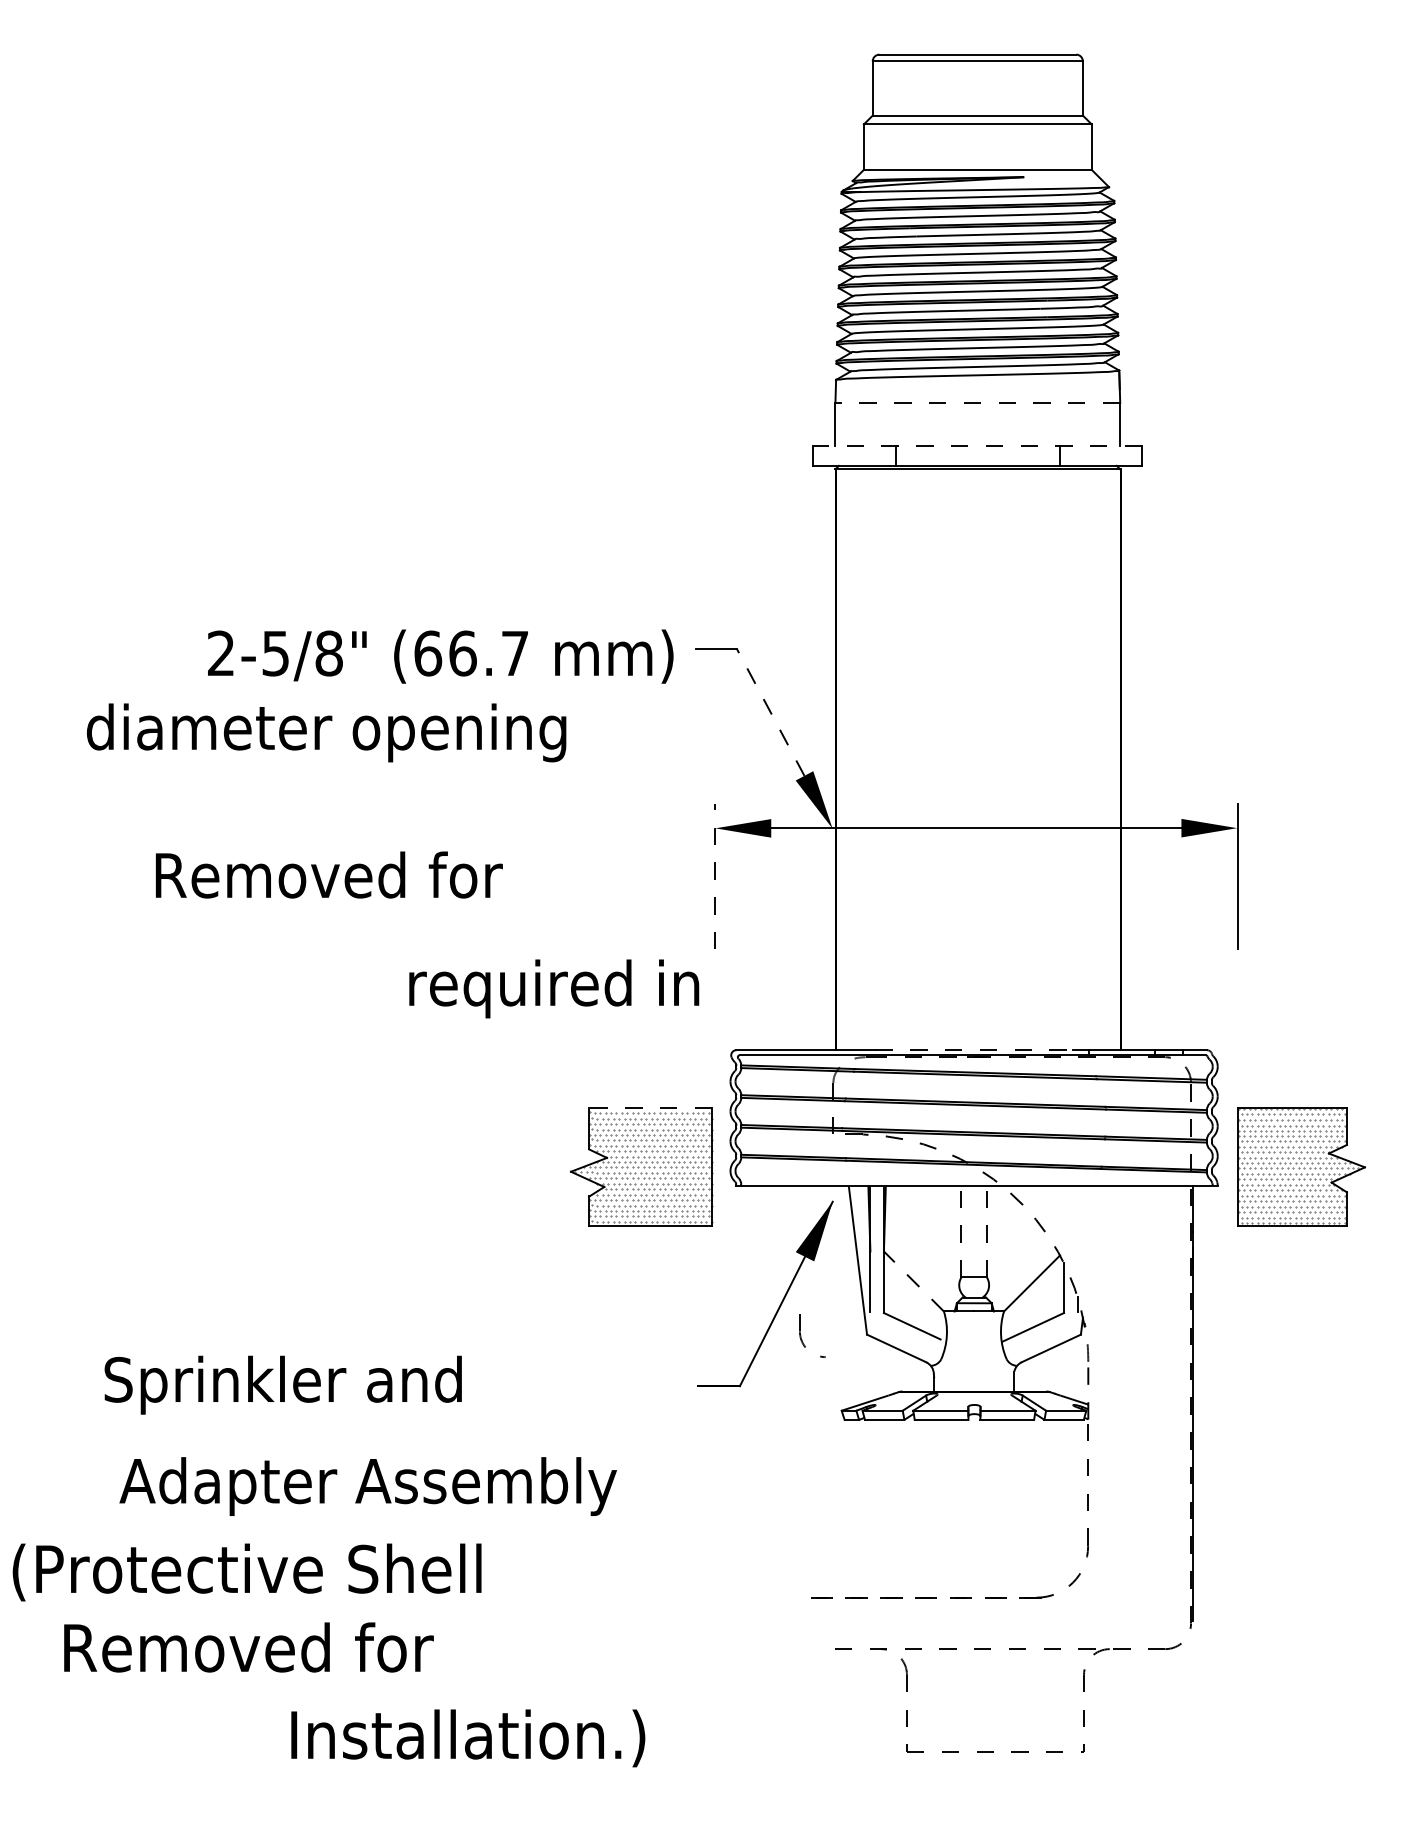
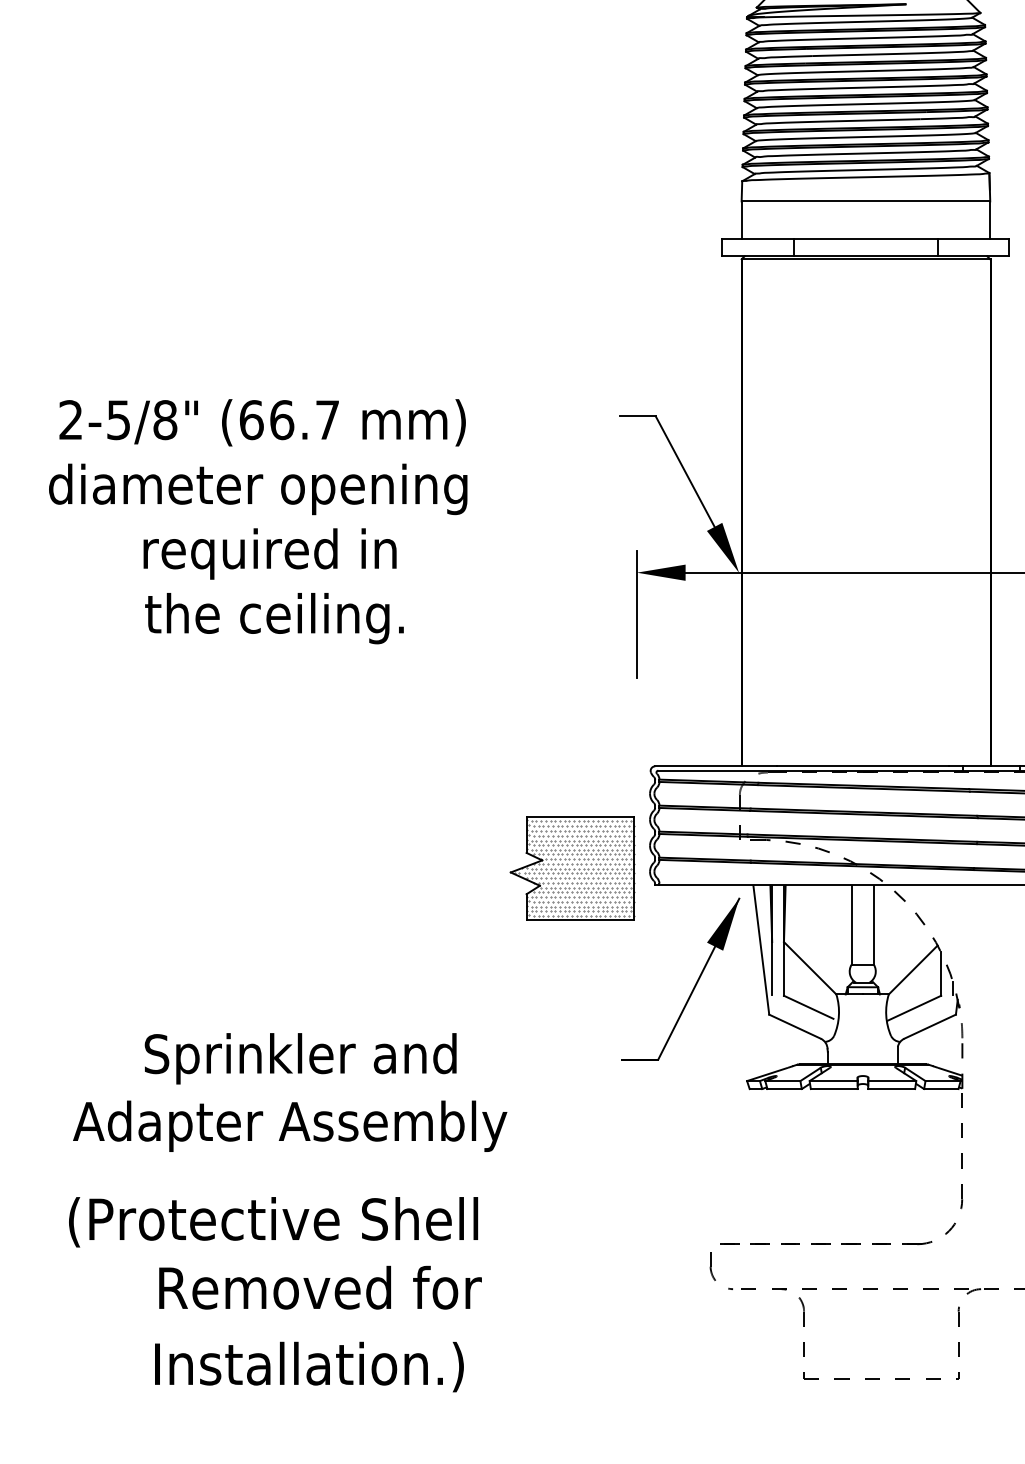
line: (977, 402) -> (865, 200), dashed -> solid
line: (977, 445) -> (865, 238), dashed -> solid
text: (440, 656) -> (262, 422), moved
line: (770, 712) -> (684, 471), dashed -> solid
text: (326, 732) -> (258, 489), moved
line: (715, 876) -> (636, 614), dashed -> solid
text: (327, 880) -> (298, 618), Removed for -> the ceiling.
text: (554, 988) -> (270, 553), moved
line: (974, 1050) -> (863, 766), dashed -> solid
line: (650, 1108) -> (580, 817), dashed -> solid
line: (961, 1231) -> (851, 924), dashed -> solid
line: (986, 1231) -> (873, 924), dashed -> solid
line: (913, 1281) -> (809, 968), dashed -> solid
part: (802, 1339) -> (712, 1273), moved
text: (282, 1384) -> (300, 1058), moved
text: (367, 1486) -> (289, 1126), moved
text: (246, 1572) -> (272, 1222), moved
text: (248, 1647) -> (320, 1287), moved
text: (468, 1738) -> (309, 1367), moved

